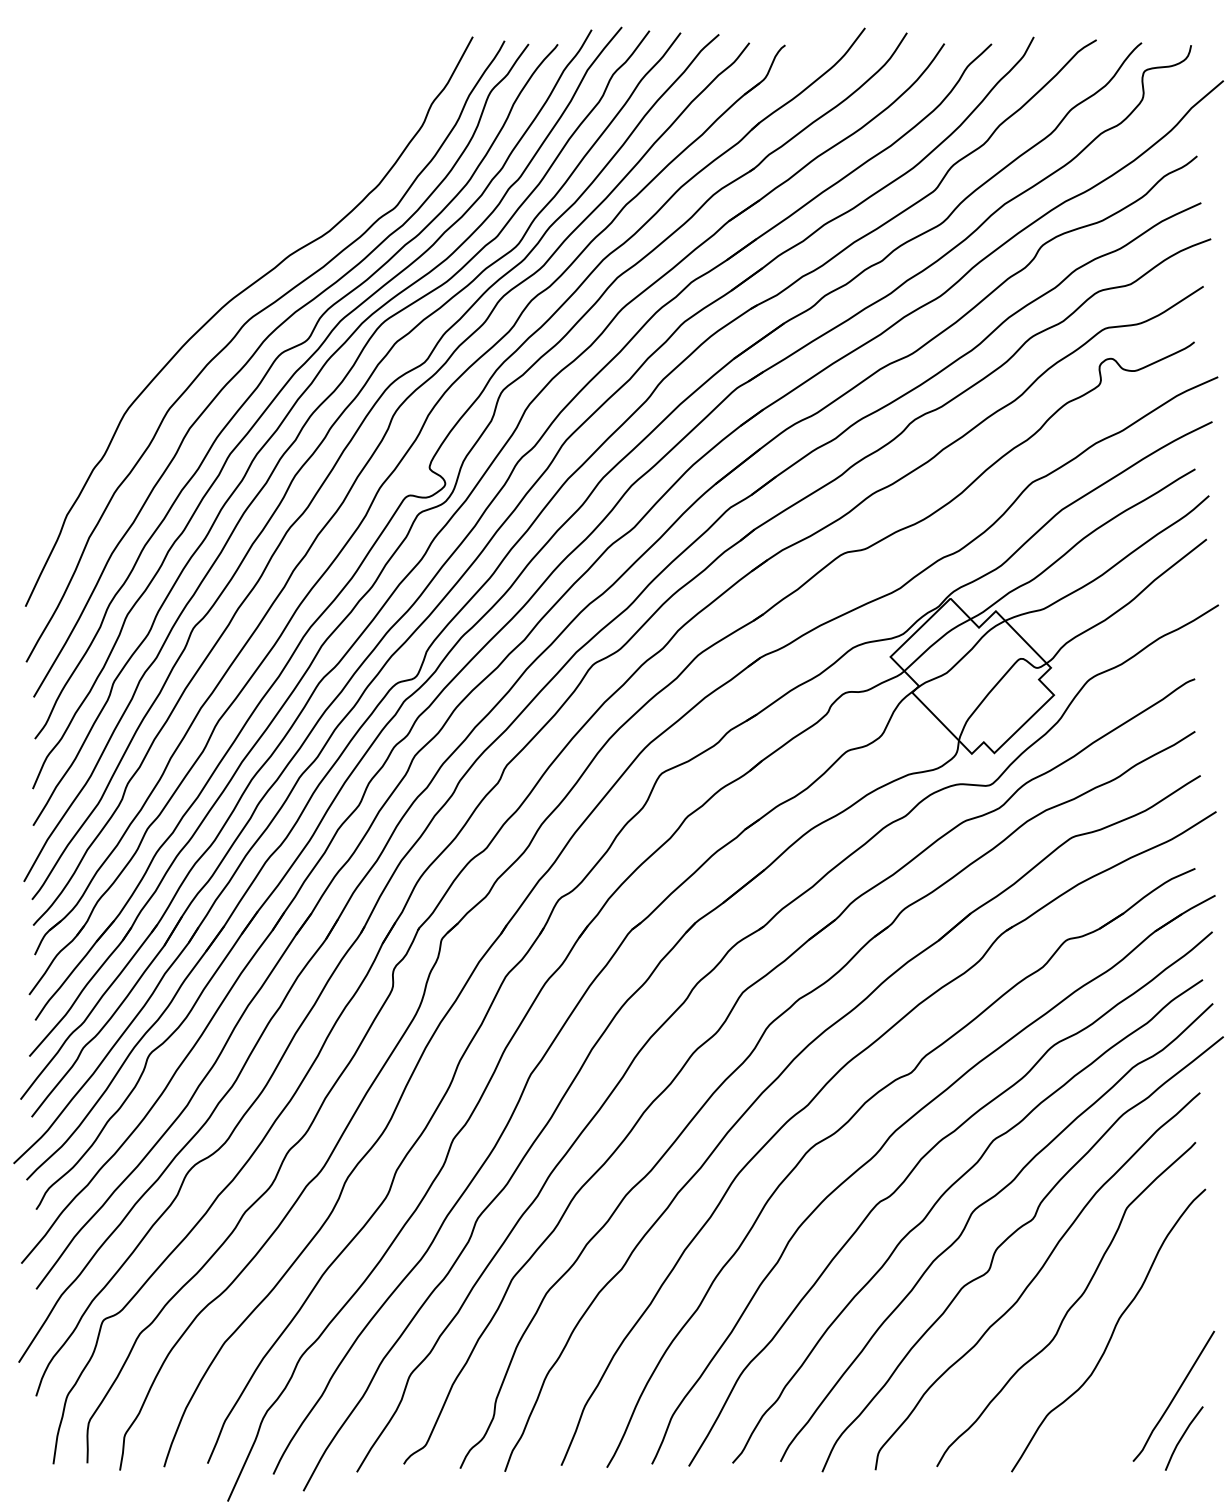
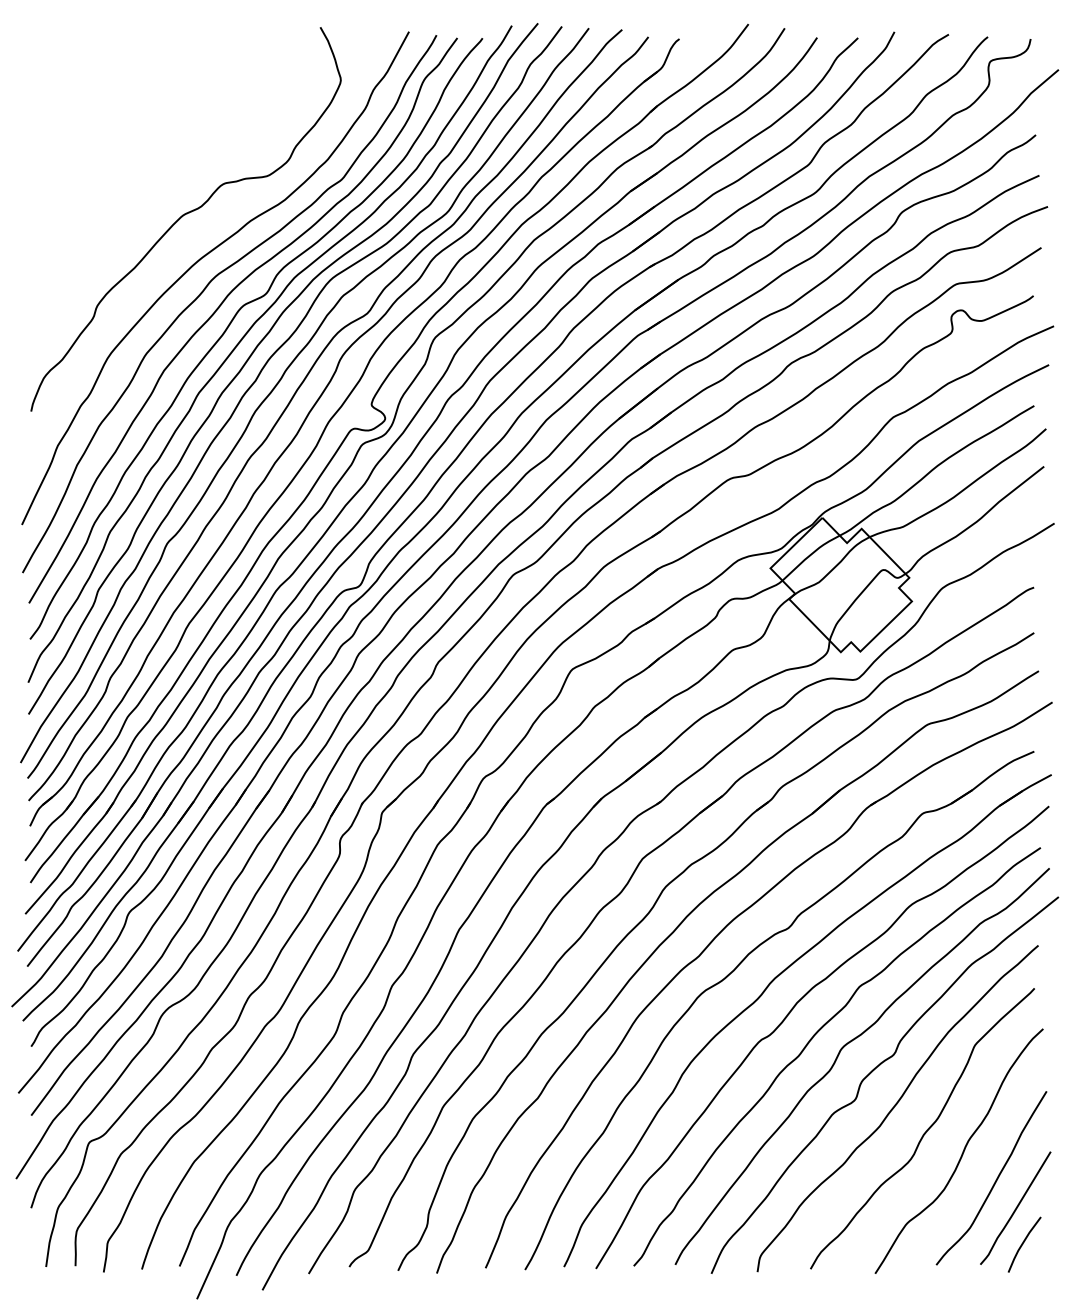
curve: (212, 250) -> (183, 216), added
curve: (1149, 1365) -> (994, 1181), added

